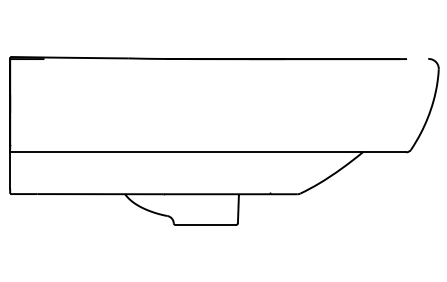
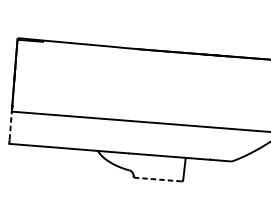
line: (10, 169) -> (11, 124), solid -> dashed
line: (205, 224) -> (158, 179), solid -> dashed

